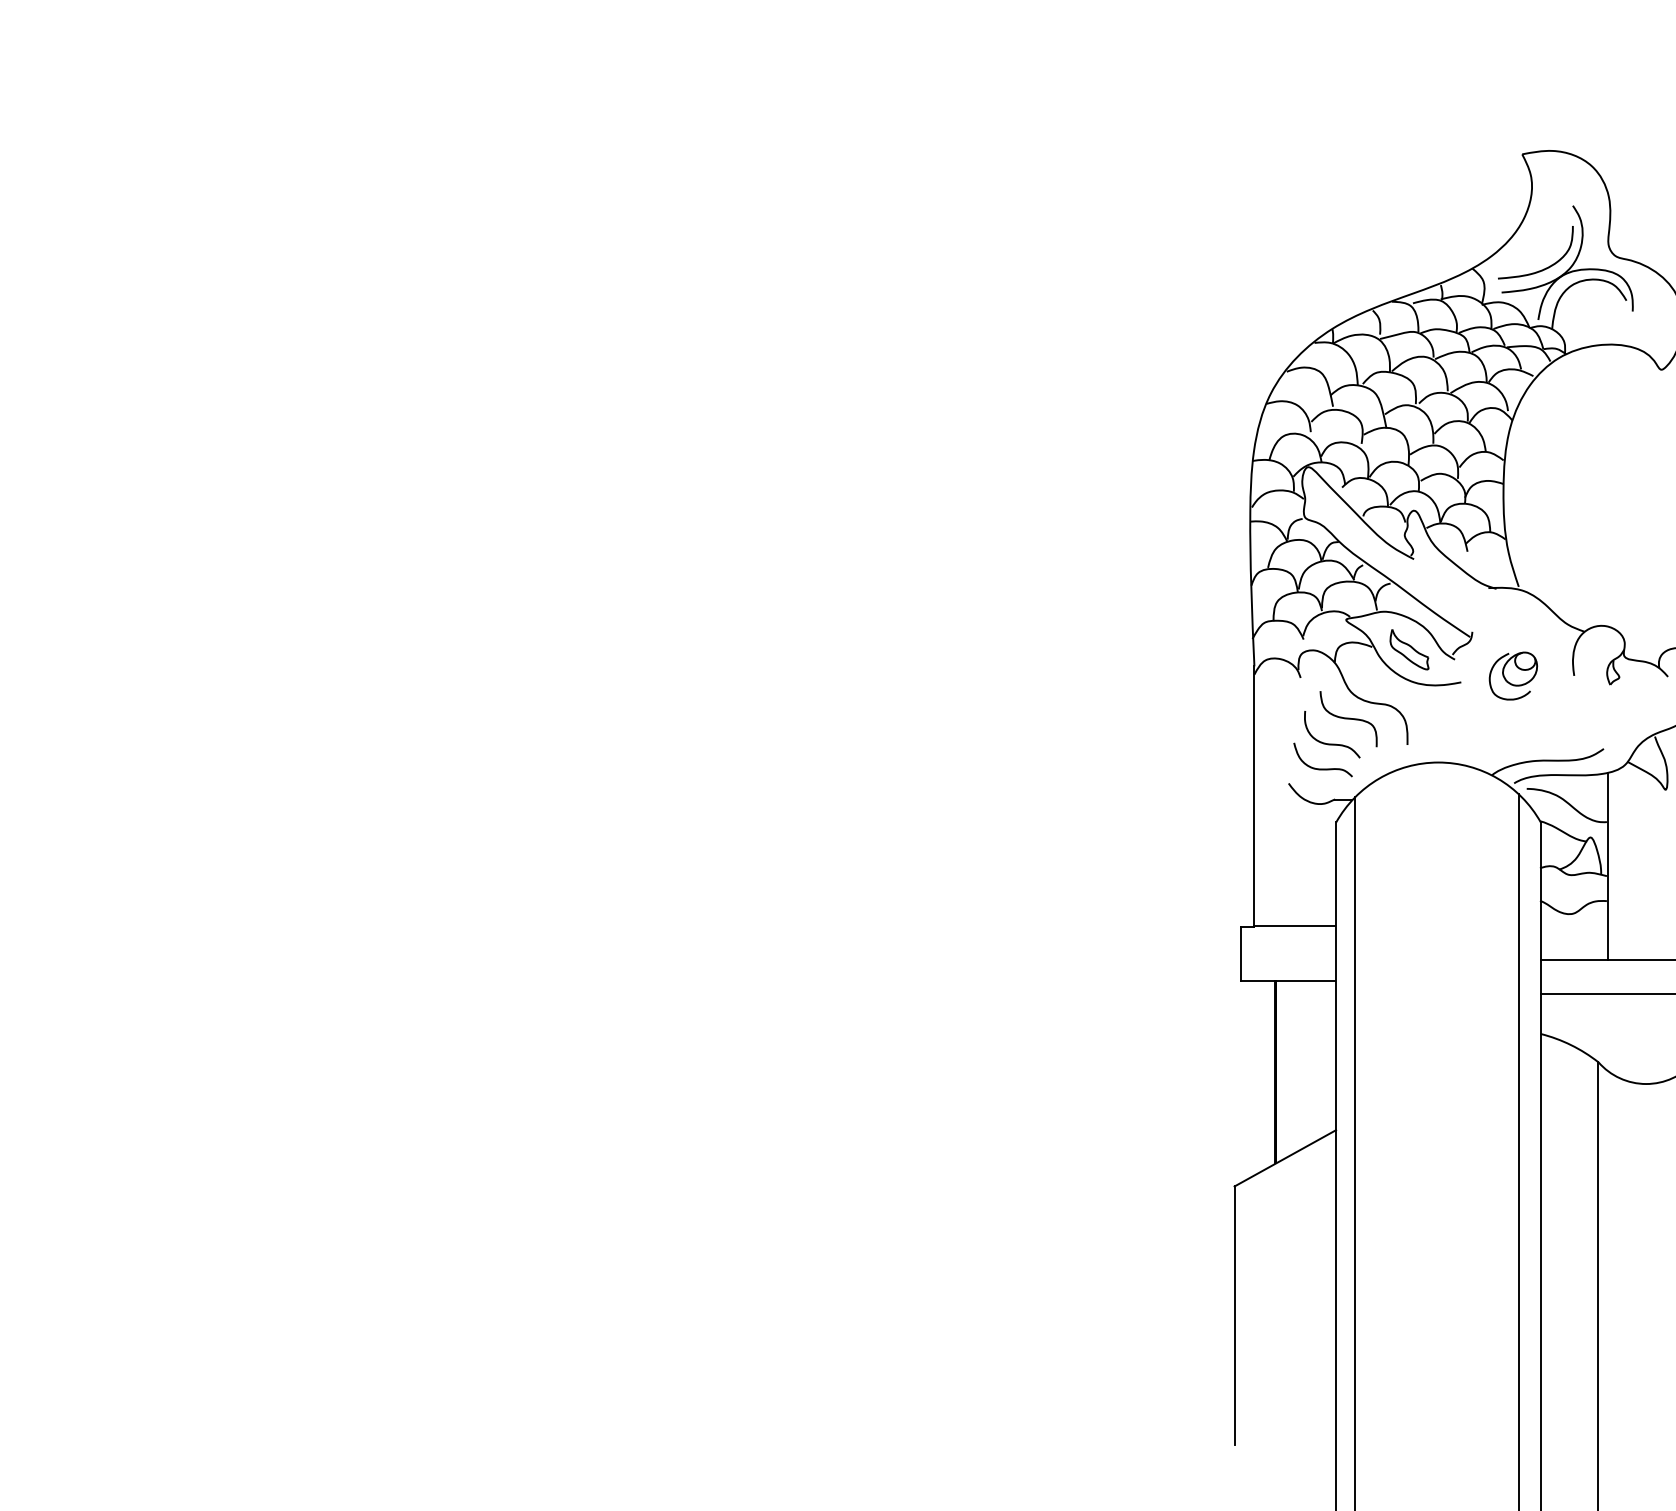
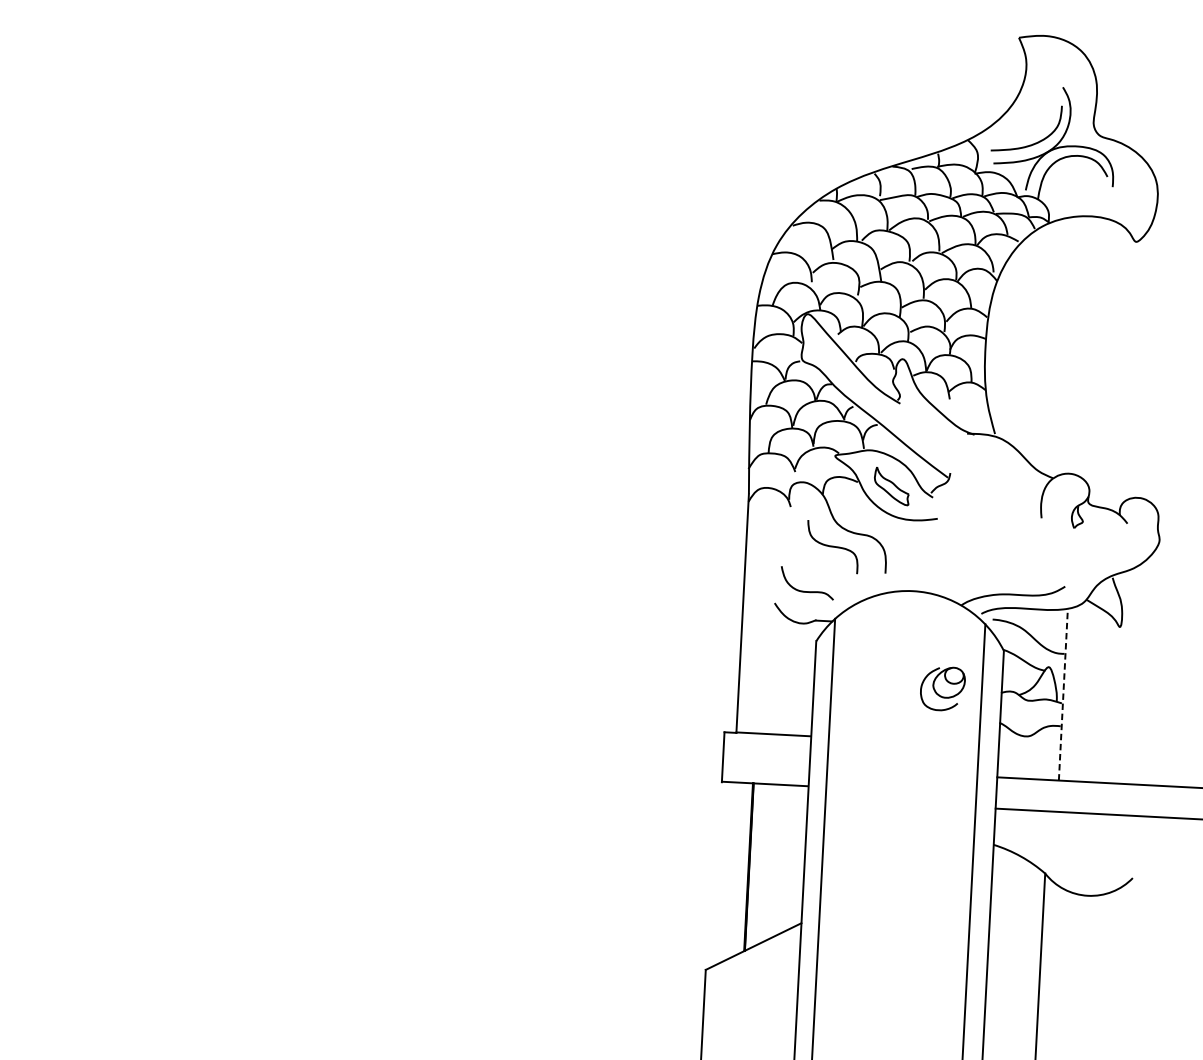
part: (1512, 675) -> (941, 688), moved
curve: (1332, 743) -> (816, 568), removed
line: (1608, 866) -> (1063, 694), solid -> dashed

